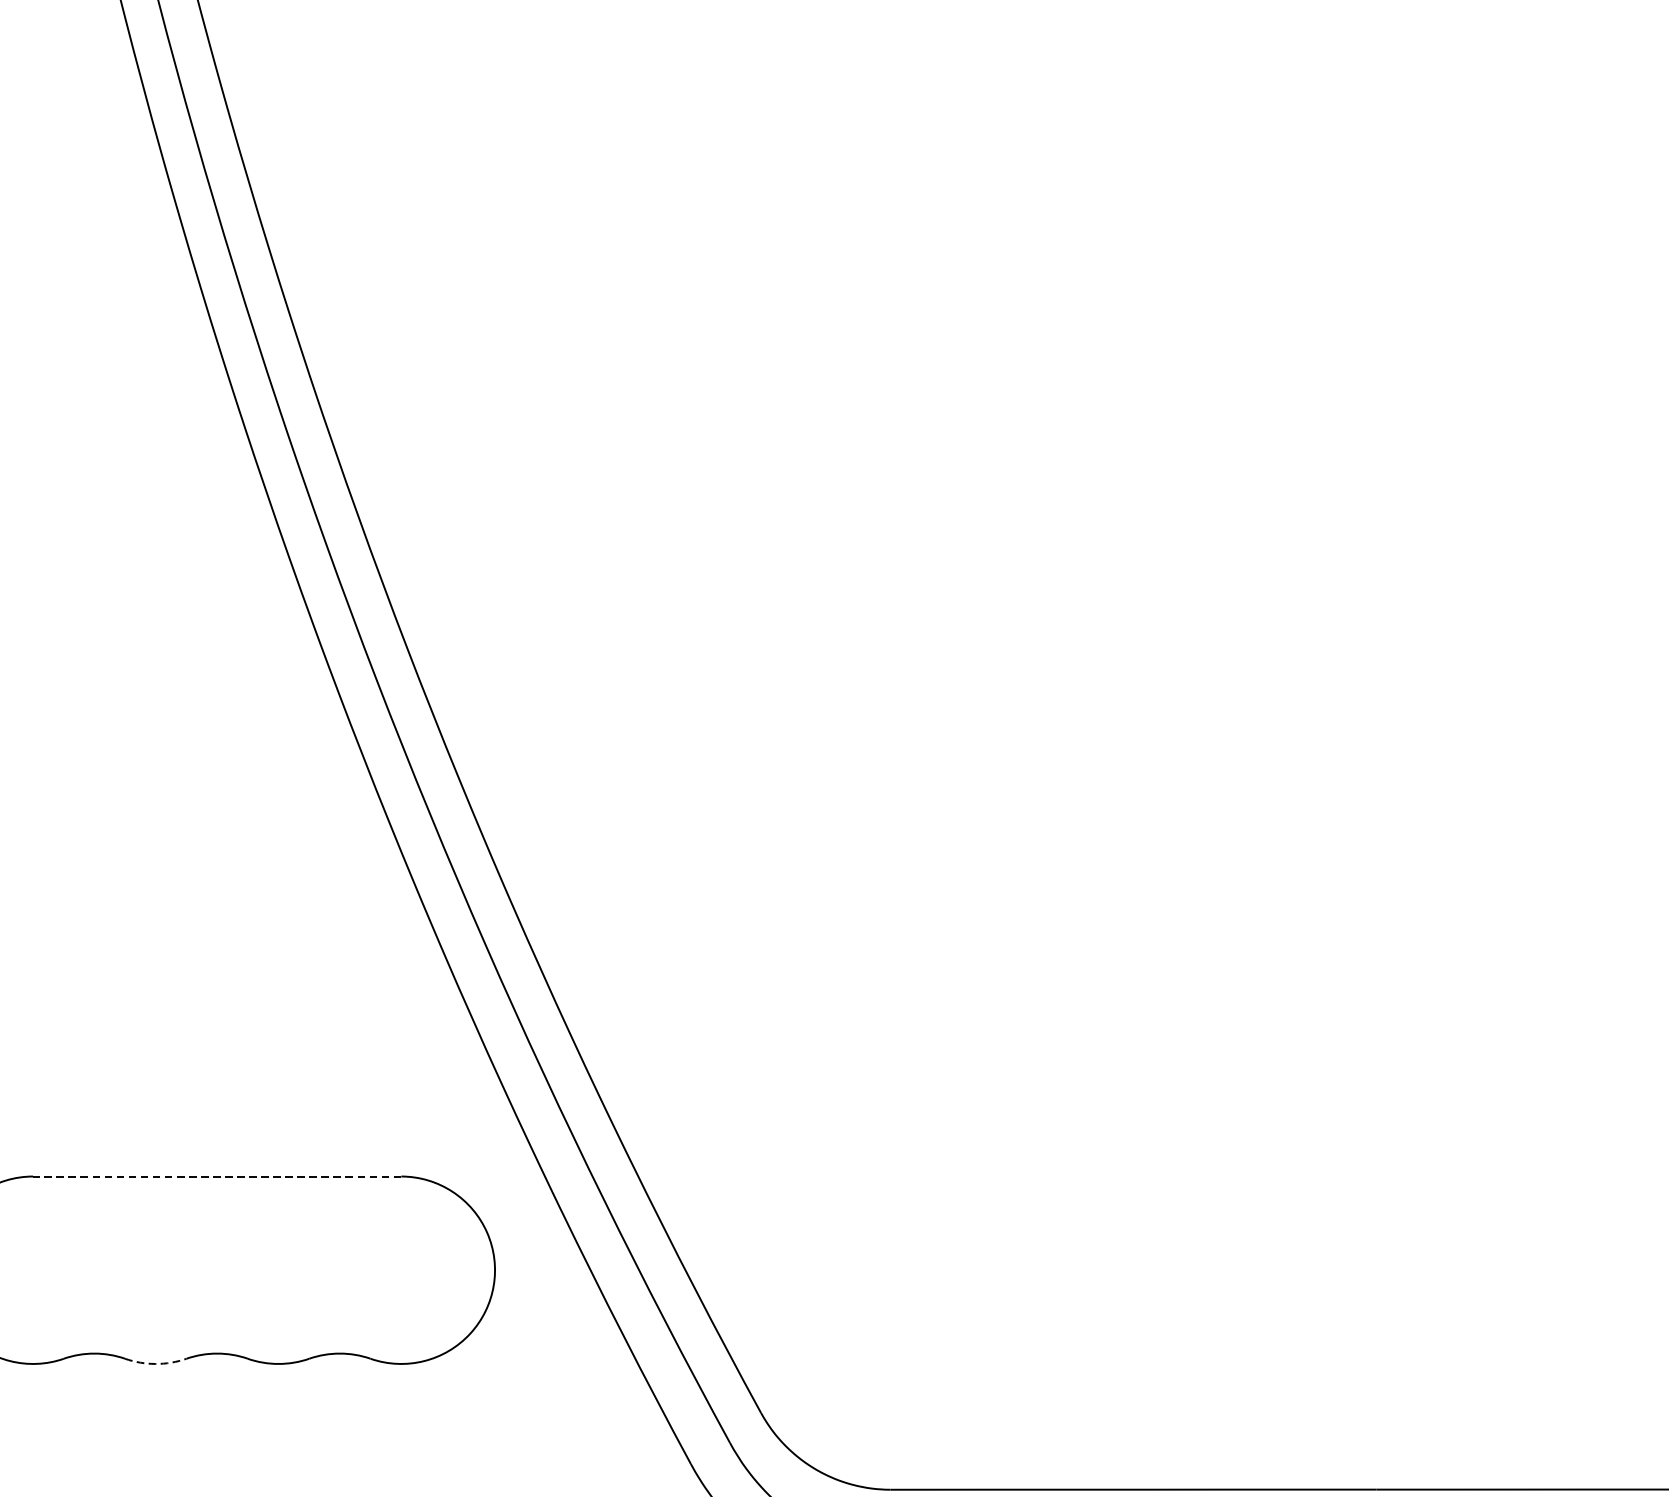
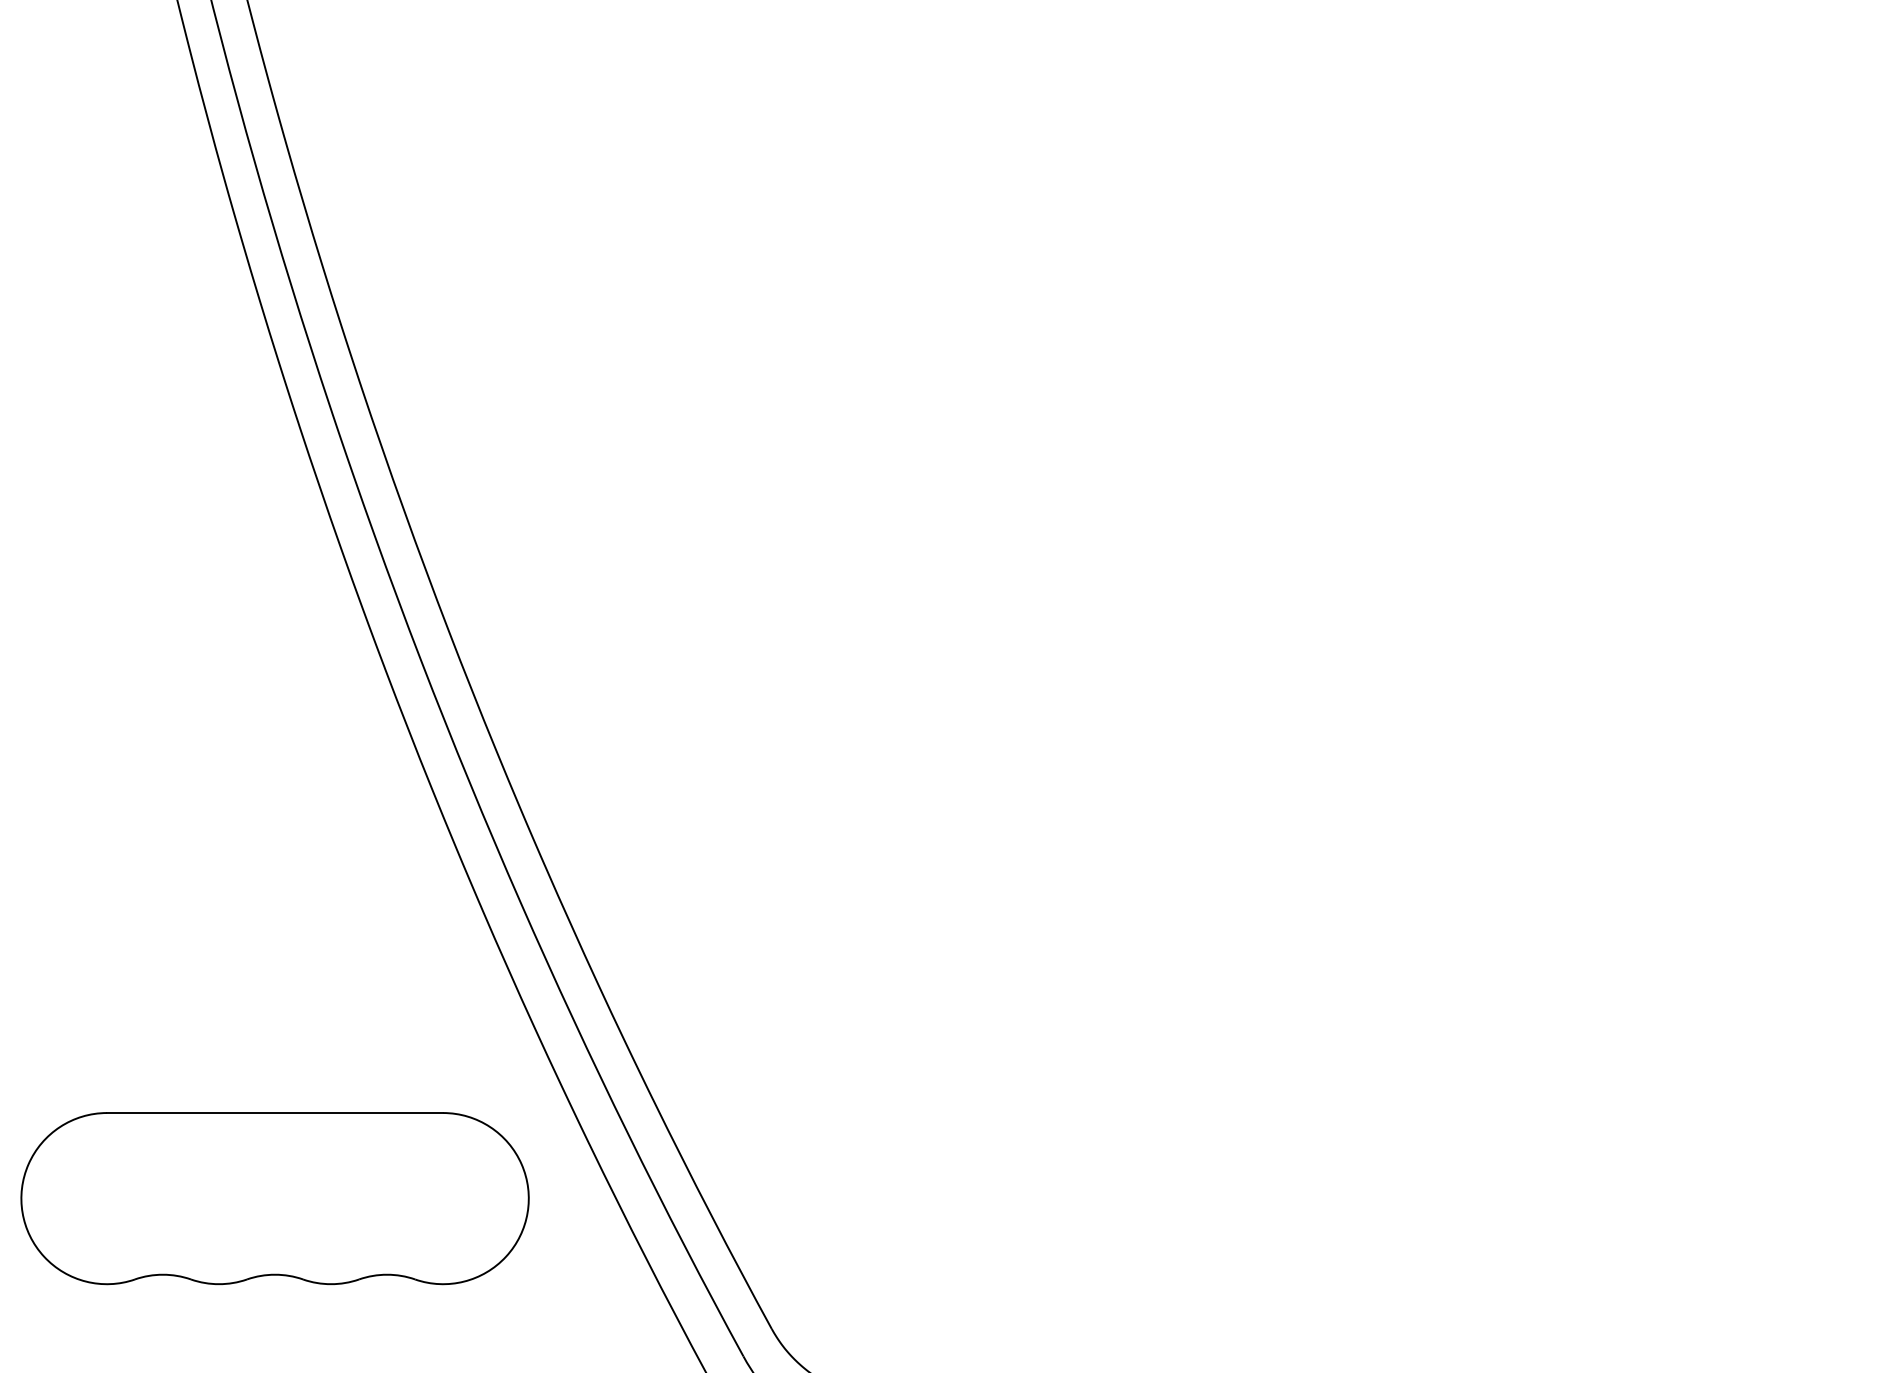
line: (216, 1177) -> (274, 1113), dashed -> solid
arc: (156, 1364) -> (219, 1284), dashed -> solid

